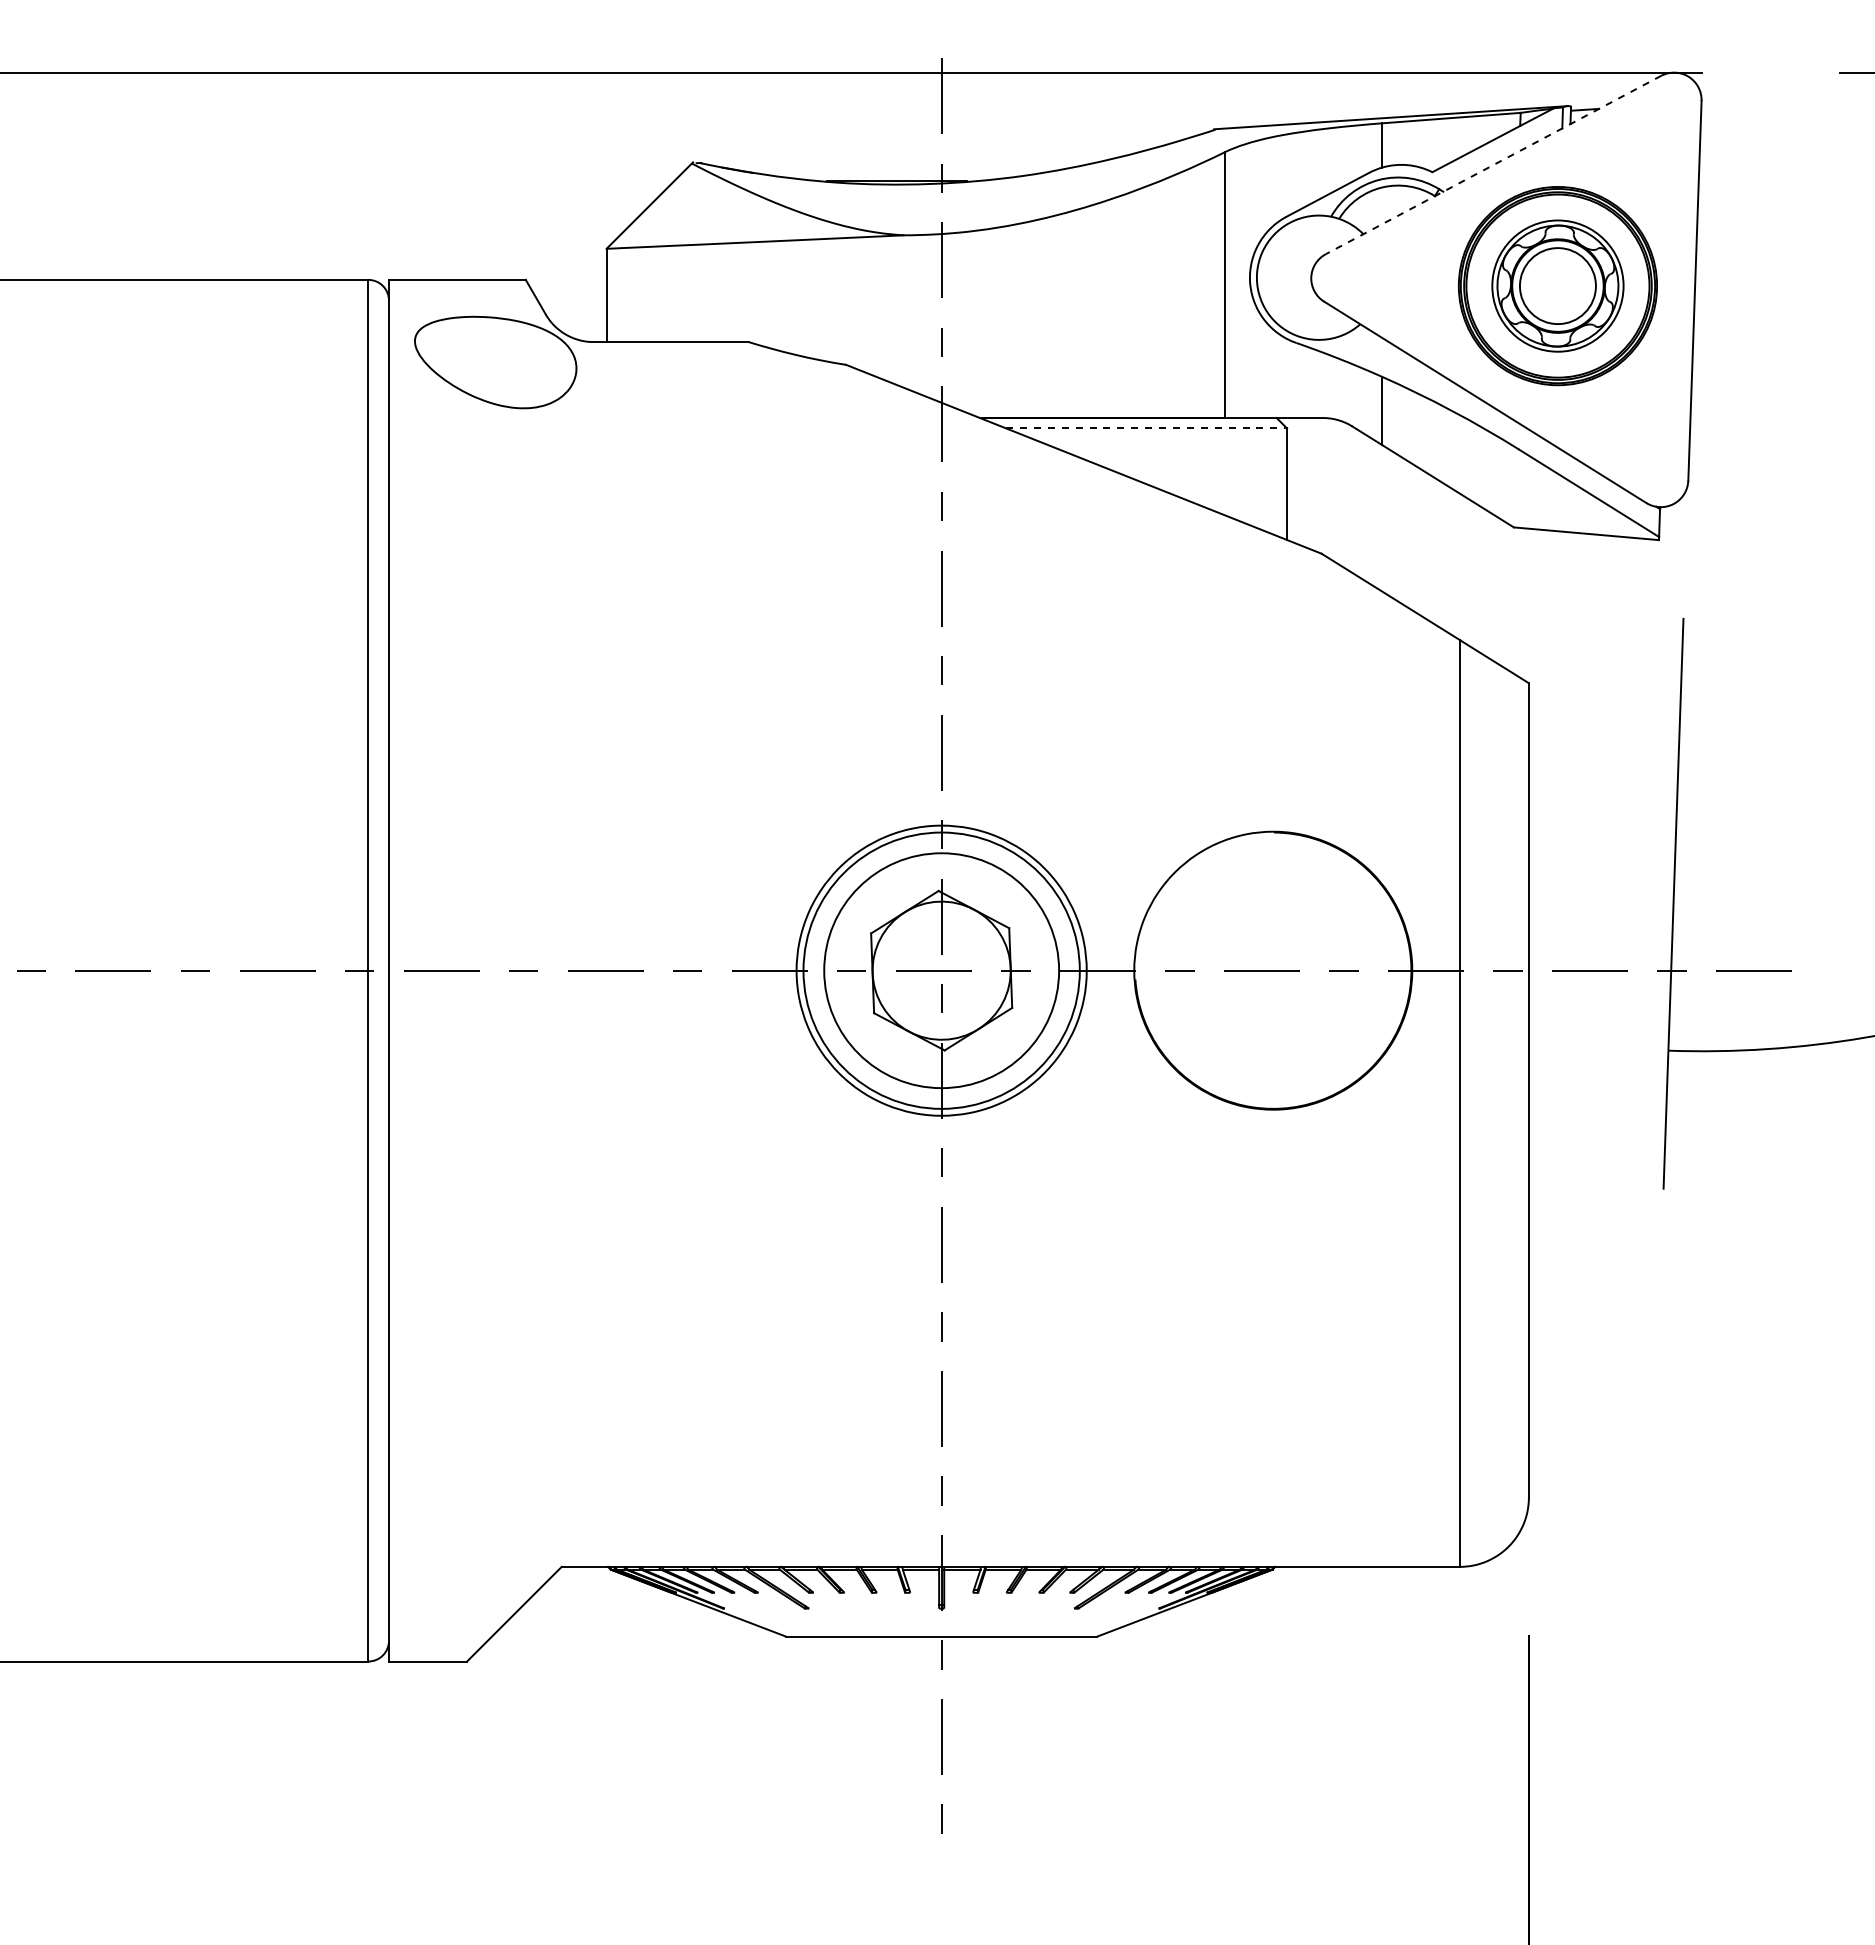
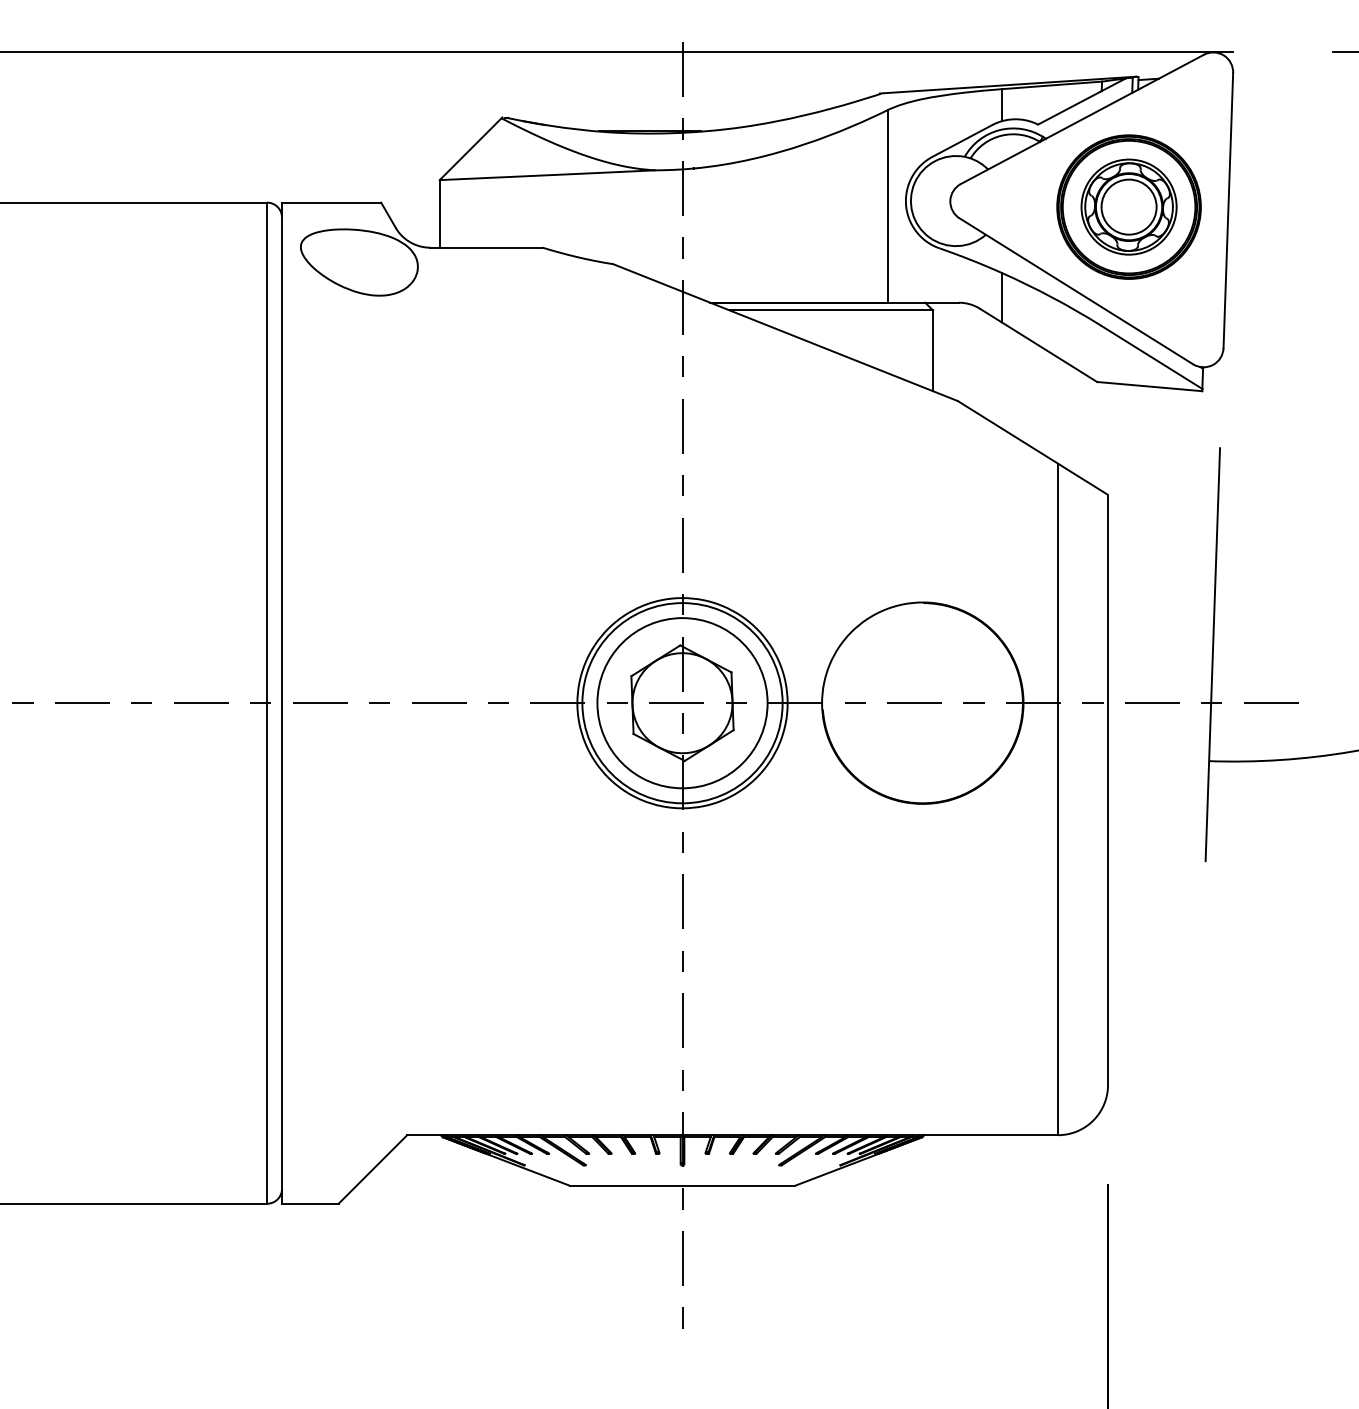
line: (1493, 165) -> (1082, 119), dashed -> solid
line: (1147, 428) -> (831, 310), dashed -> solid

